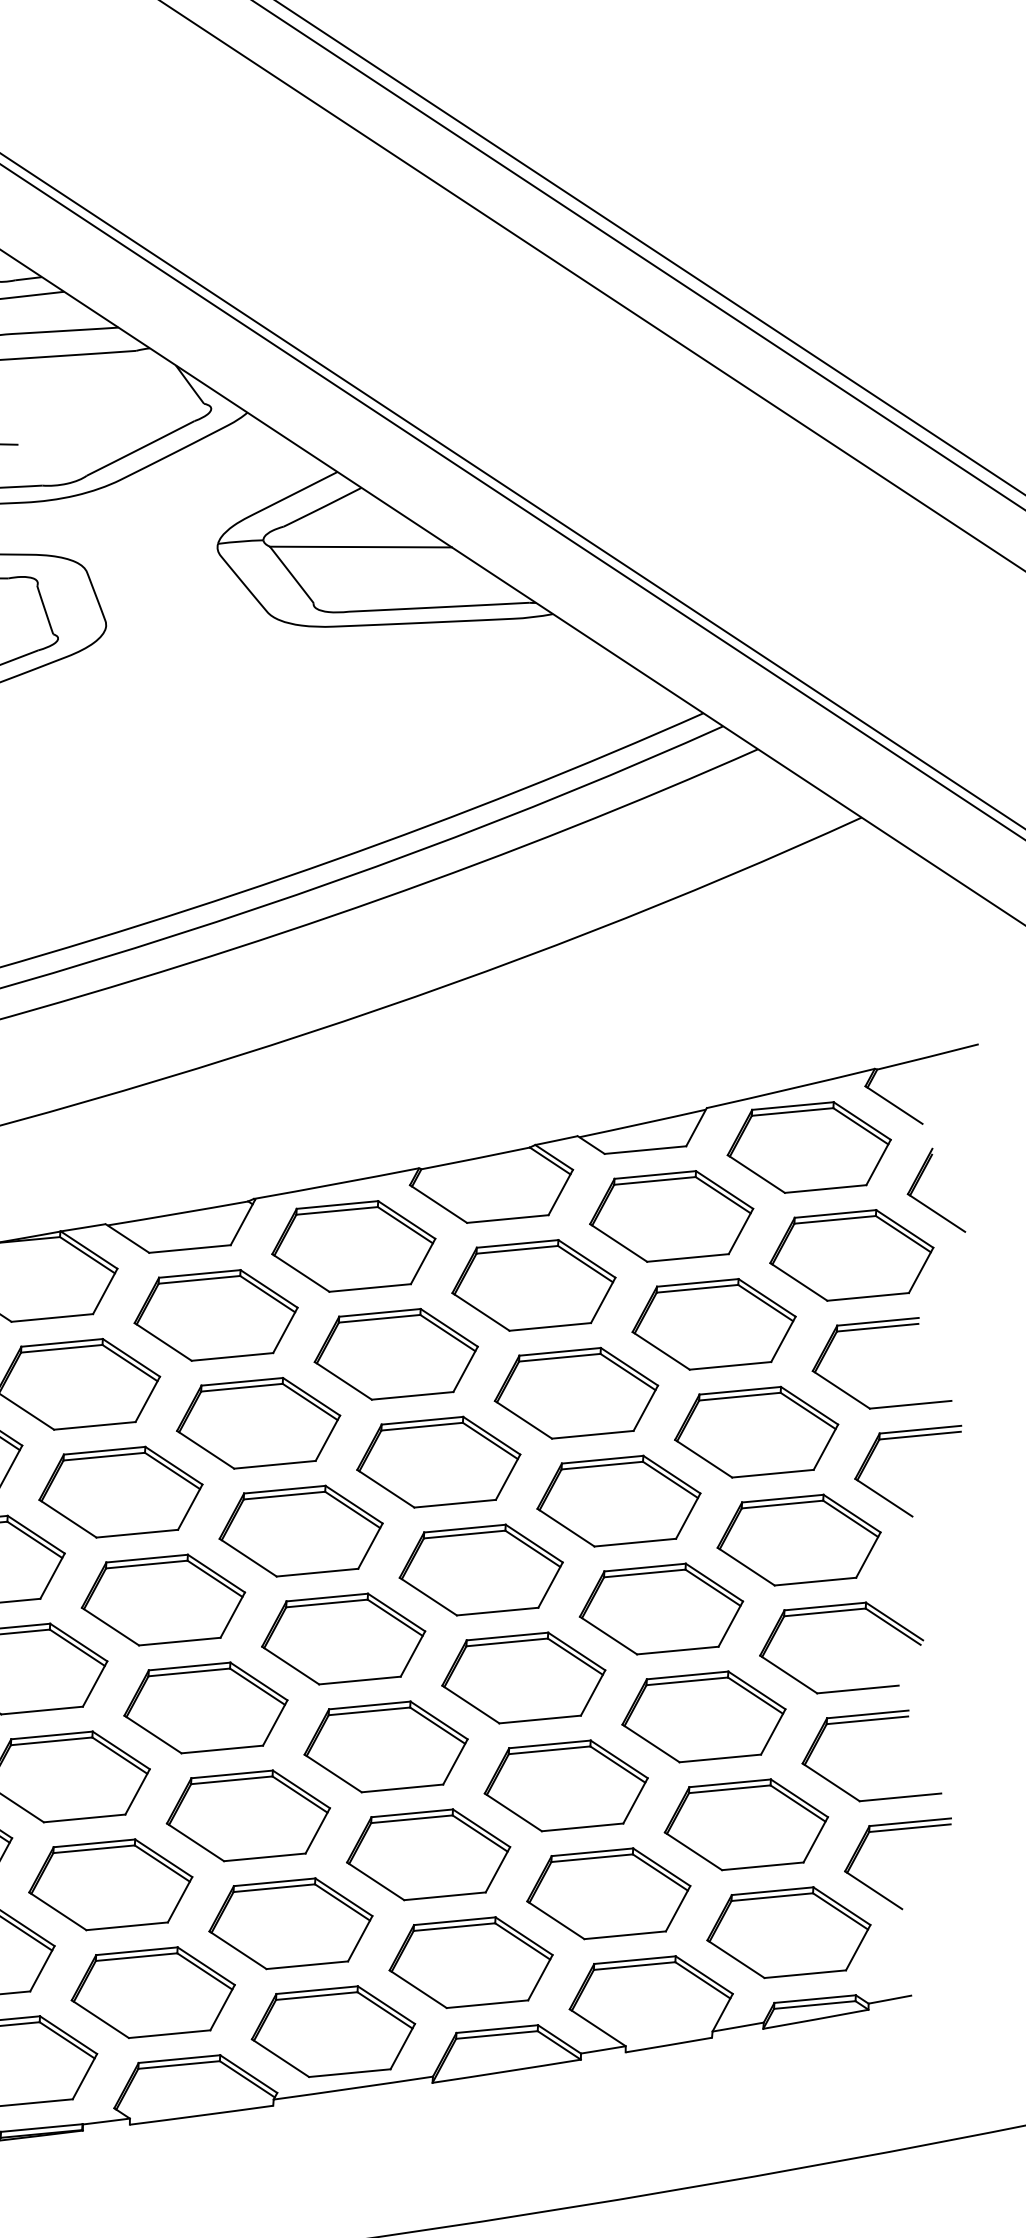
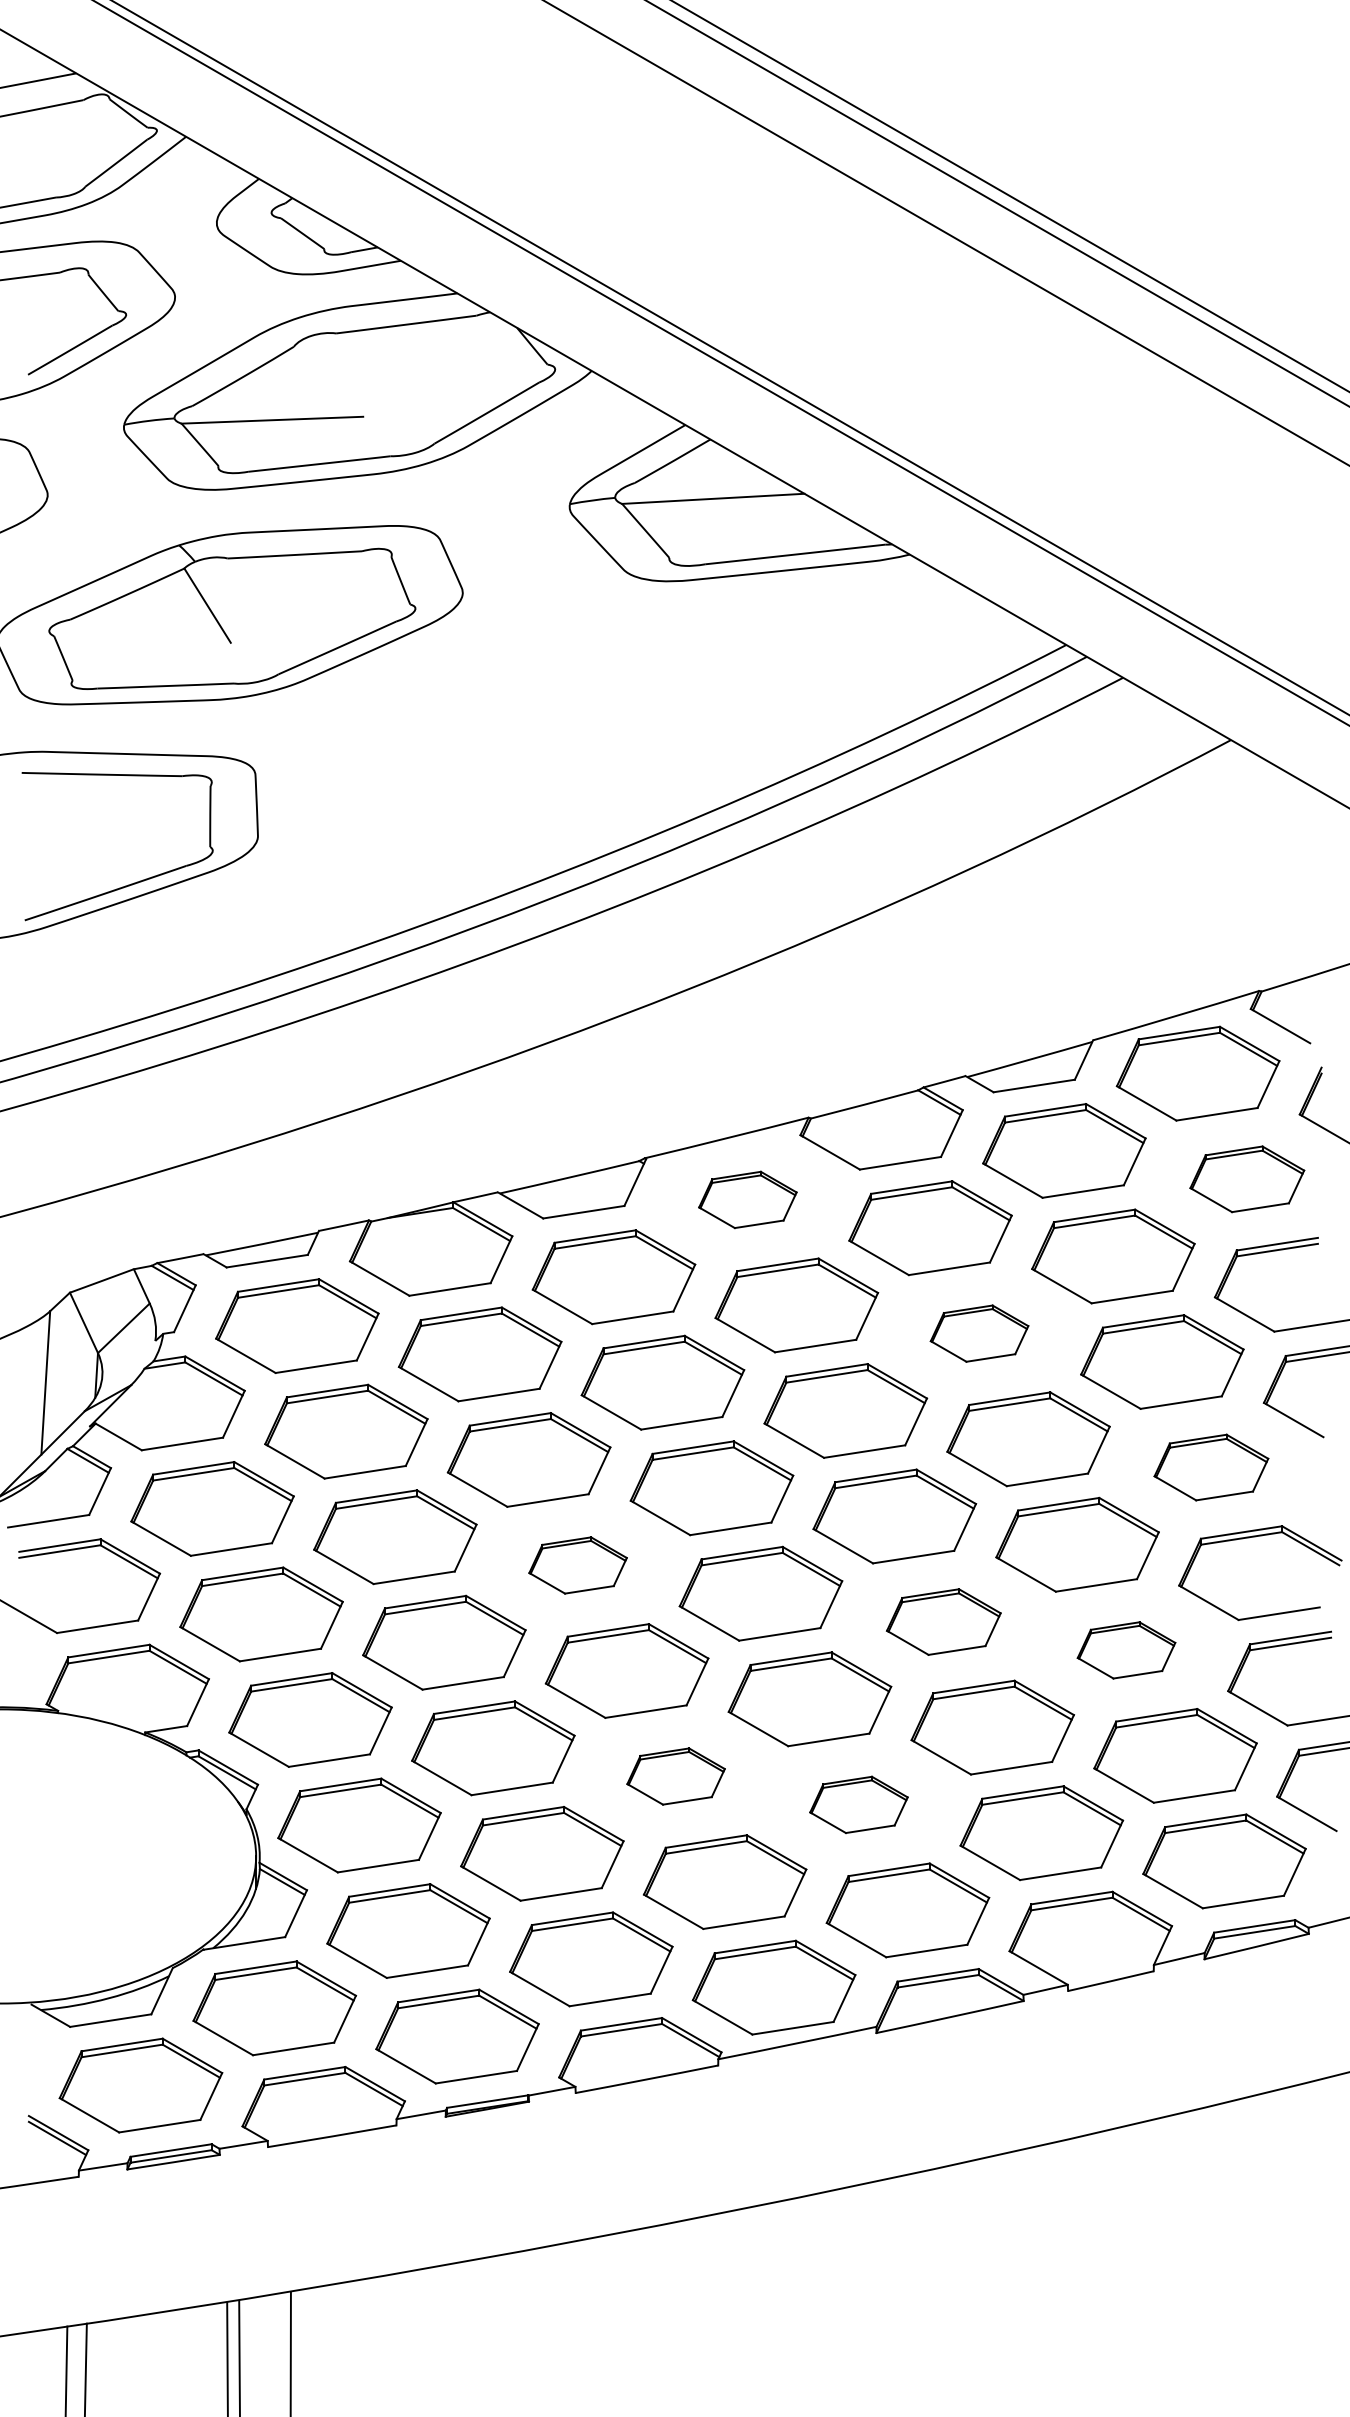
part: (353, 1246) -> (747, 1199), size x0.6
part: (852, 1255) -> (1247, 1179), size x0.7
part: (576, 1393) -> (979, 1333), size x0.6
part: (799, 1540) -> (1211, 1467), size x0.7
part: (162, 1600) -> (577, 1565), size x0.6
part: (523, 1677) -> (943, 1621), size x0.7
part: (703, 1717) -> (1126, 1650), size x0.6
part: (247, 1815) -> (675, 1776), size x0.6
part: (428, 1854) -> (858, 1804), size x0.6

